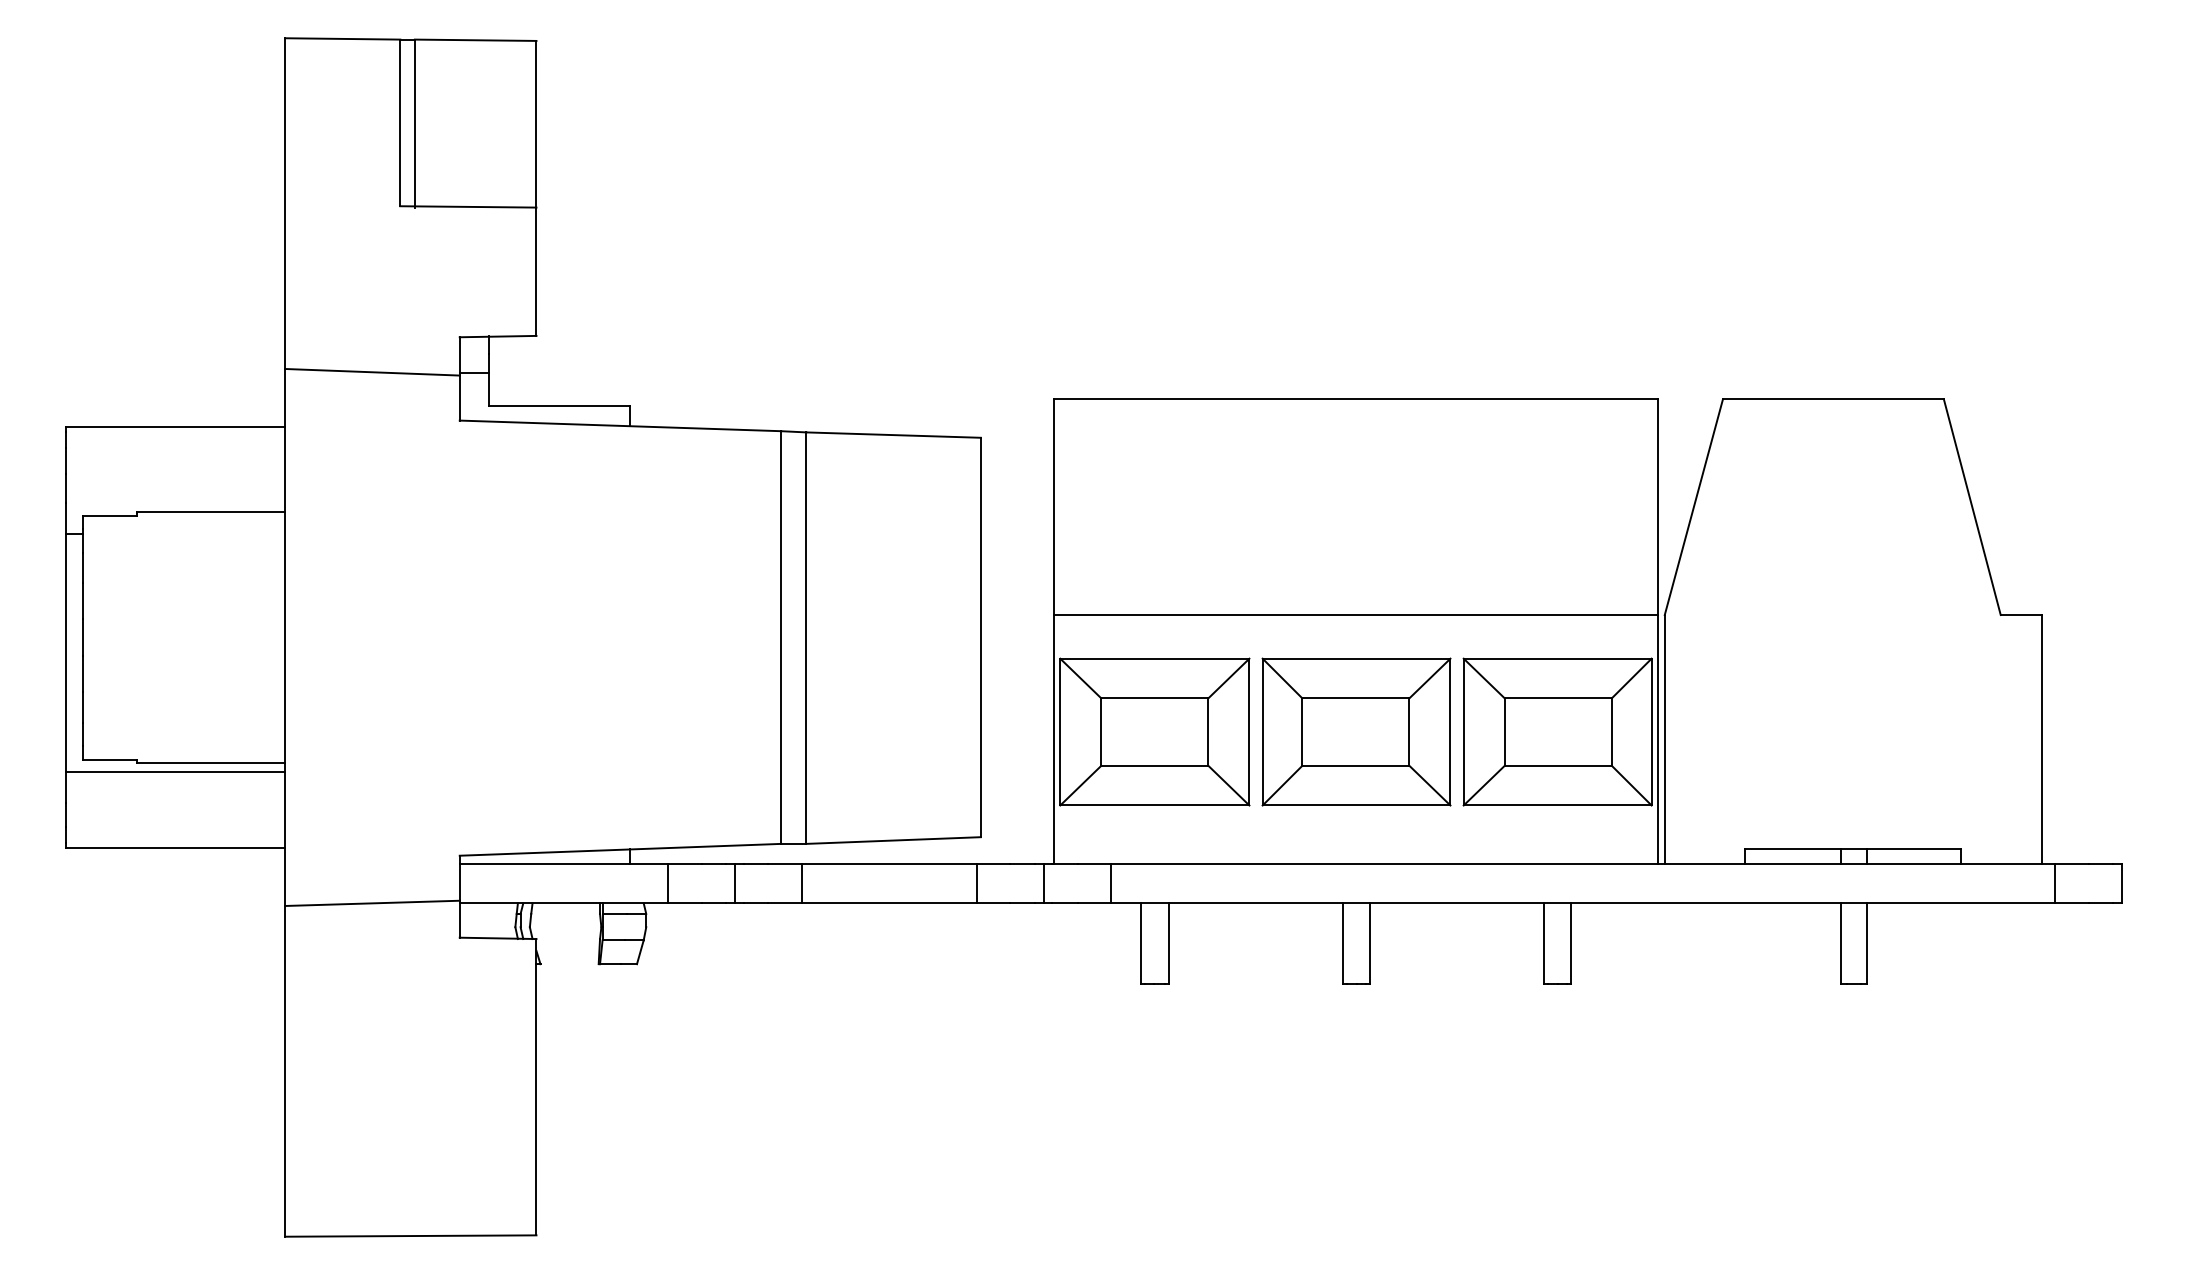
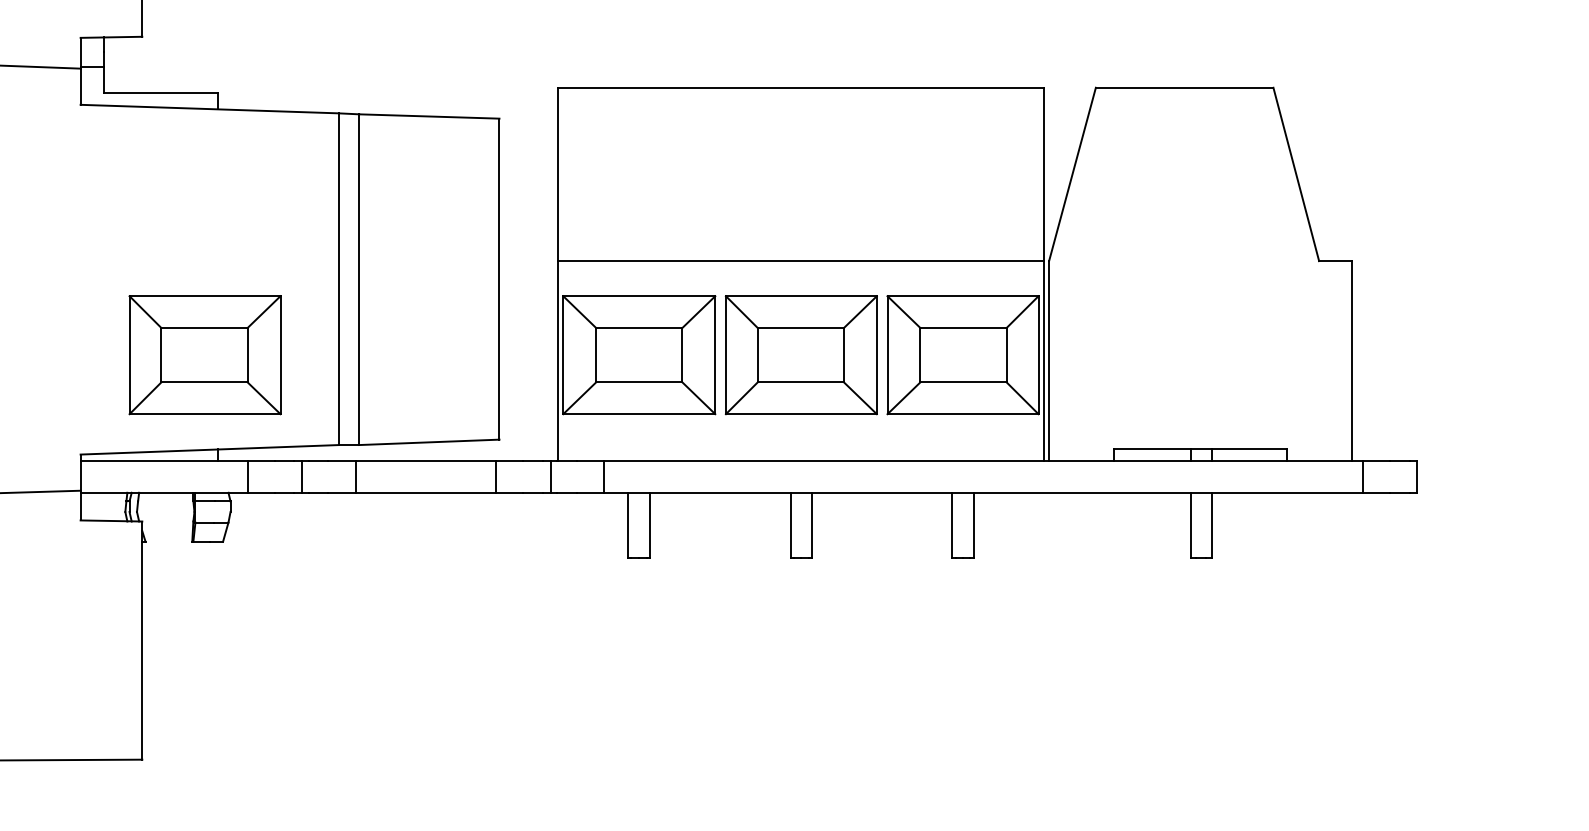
part: (614, 731) -> (205, 354), added

